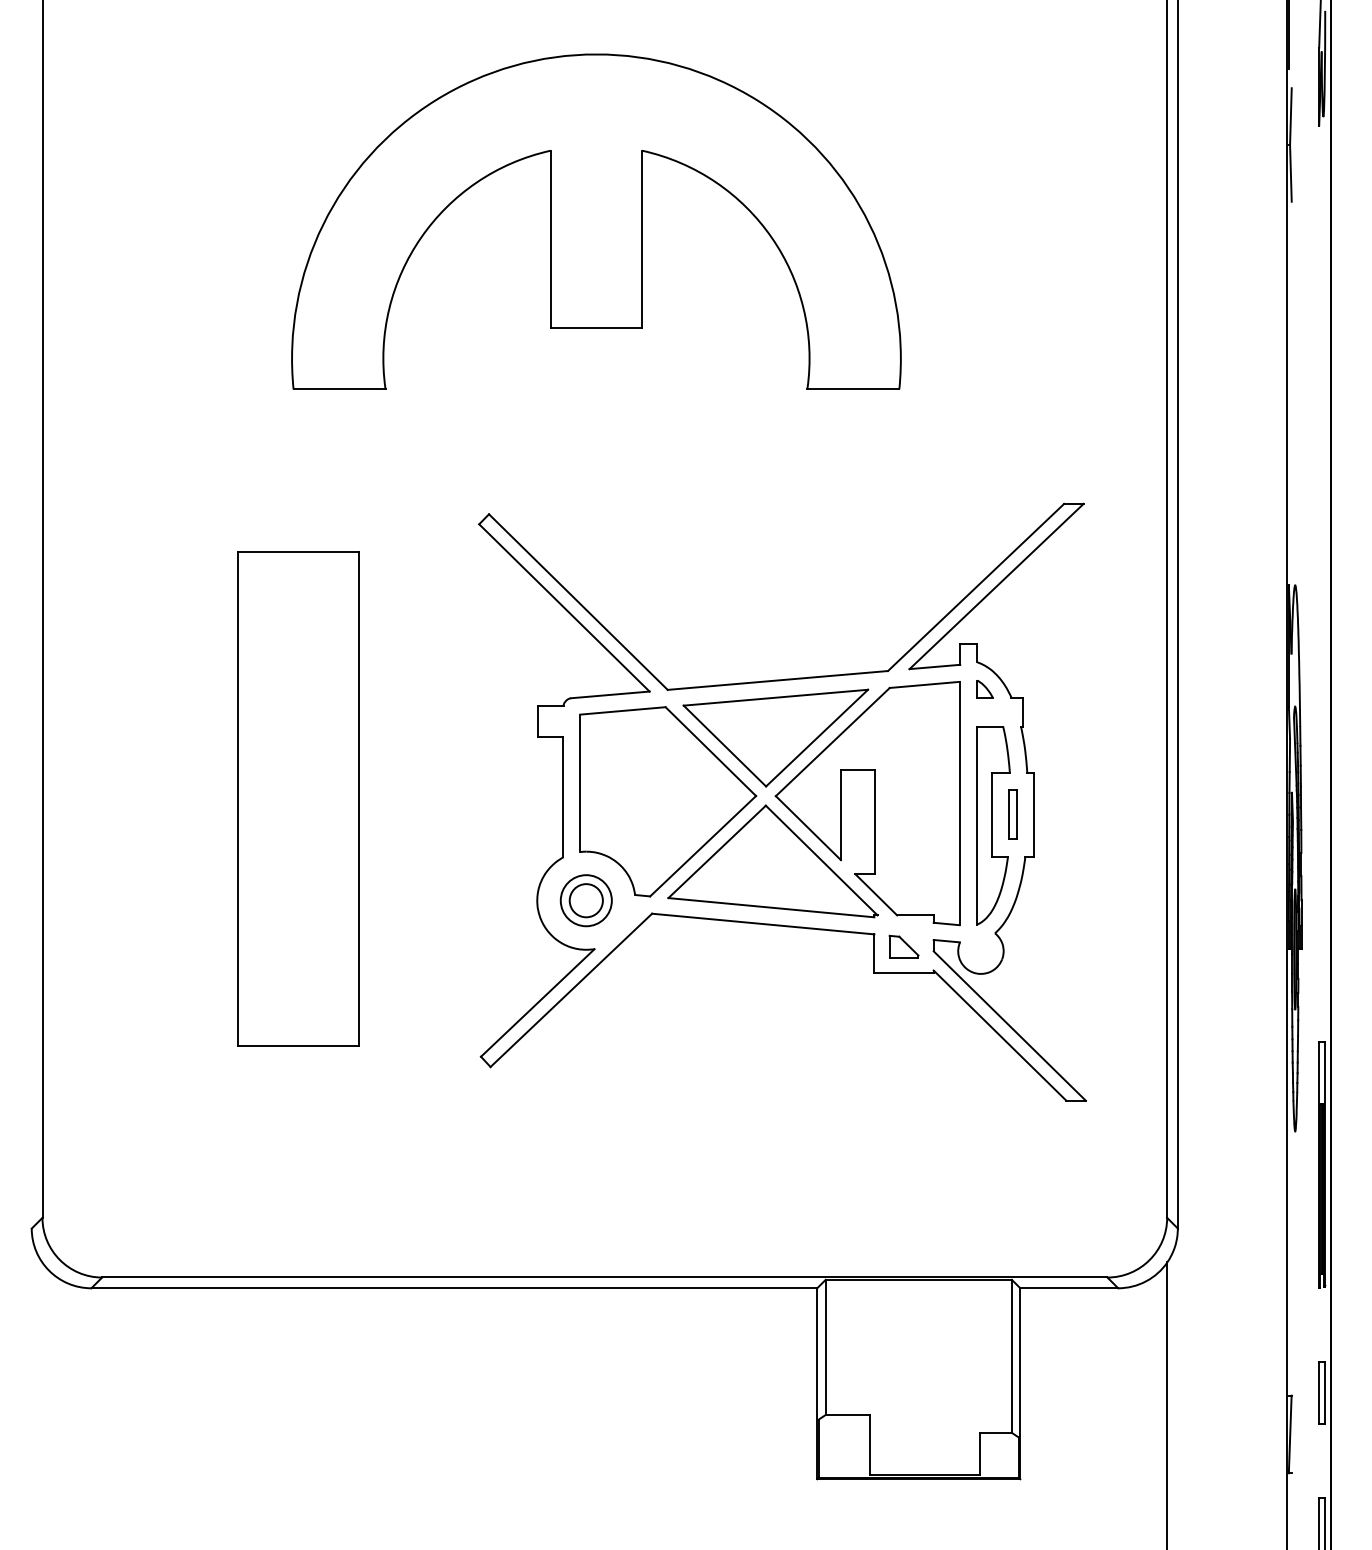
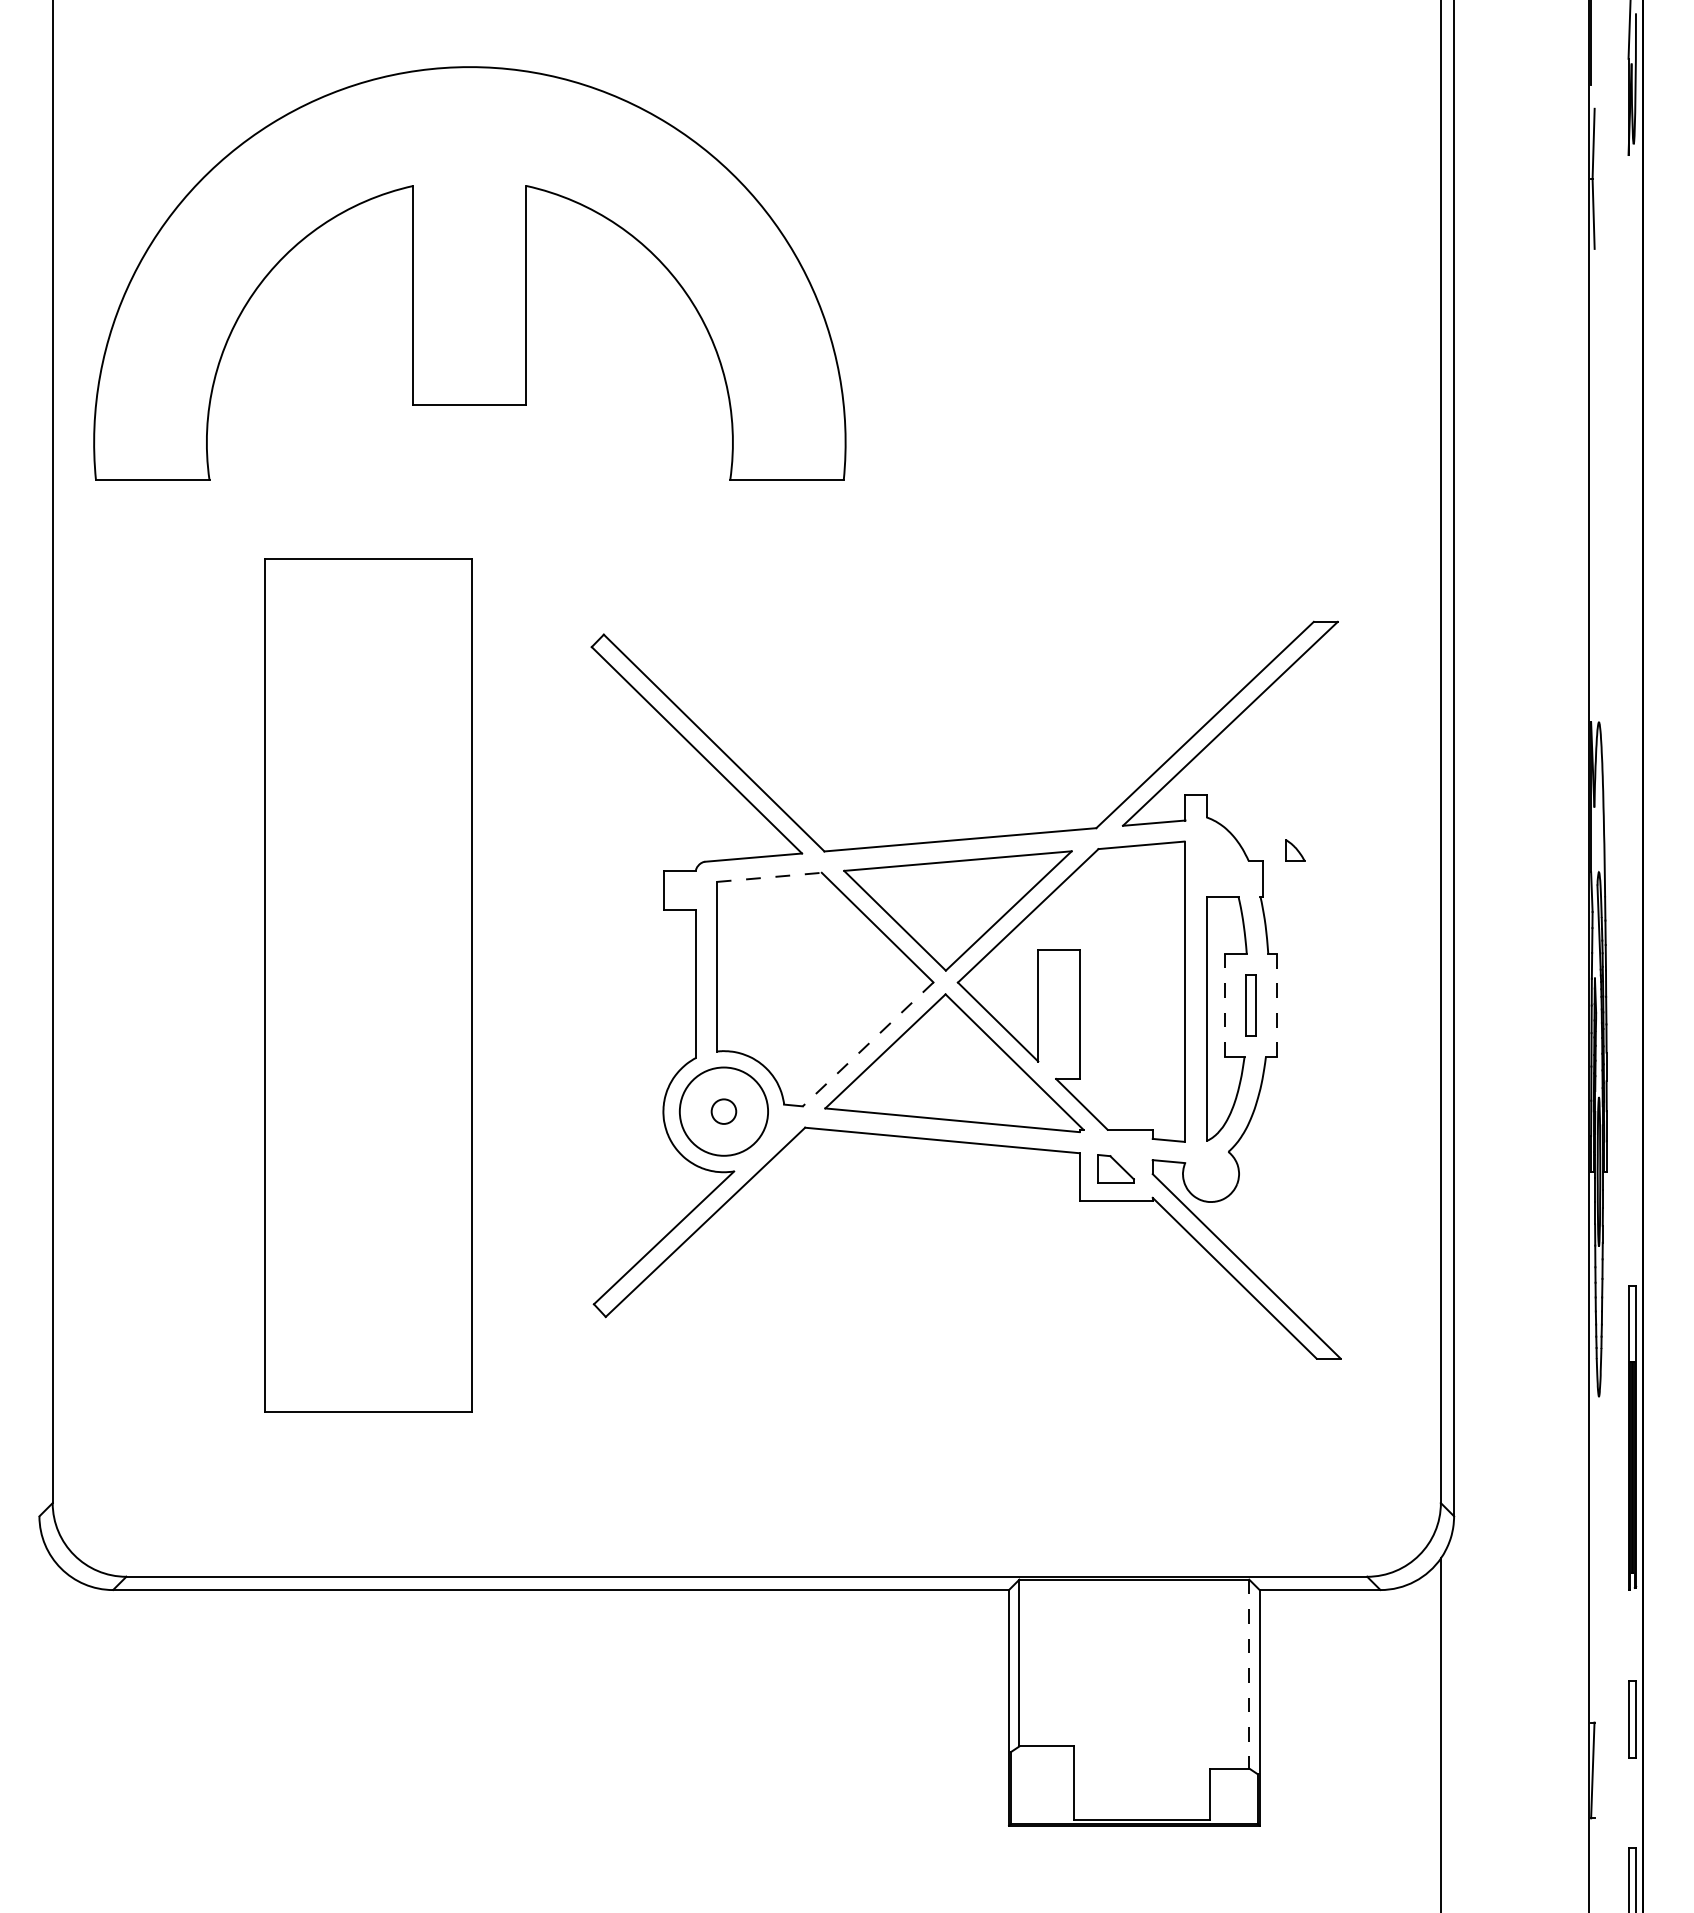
part: (596, 221) -> (469, 273), moved
part: (984, 689) -> (1294, 850), moved
line: (623, 710) -> (769, 876), solid -> dashed
part: (298, 798) -> (368, 985), size x1.4
line: (992, 814) -> (1225, 1005), solid -> dashed
line: (1033, 814) -> (1275, 1005), solid -> dashed
line: (703, 846) -> (868, 1044), solid -> dashed
circle: (585, 900) -> (722, 1111), size x0.6
circle: (585, 900) -> (722, 1111), size x1.4
line: (1011, 1356) -> (1248, 1674), solid -> dashed

